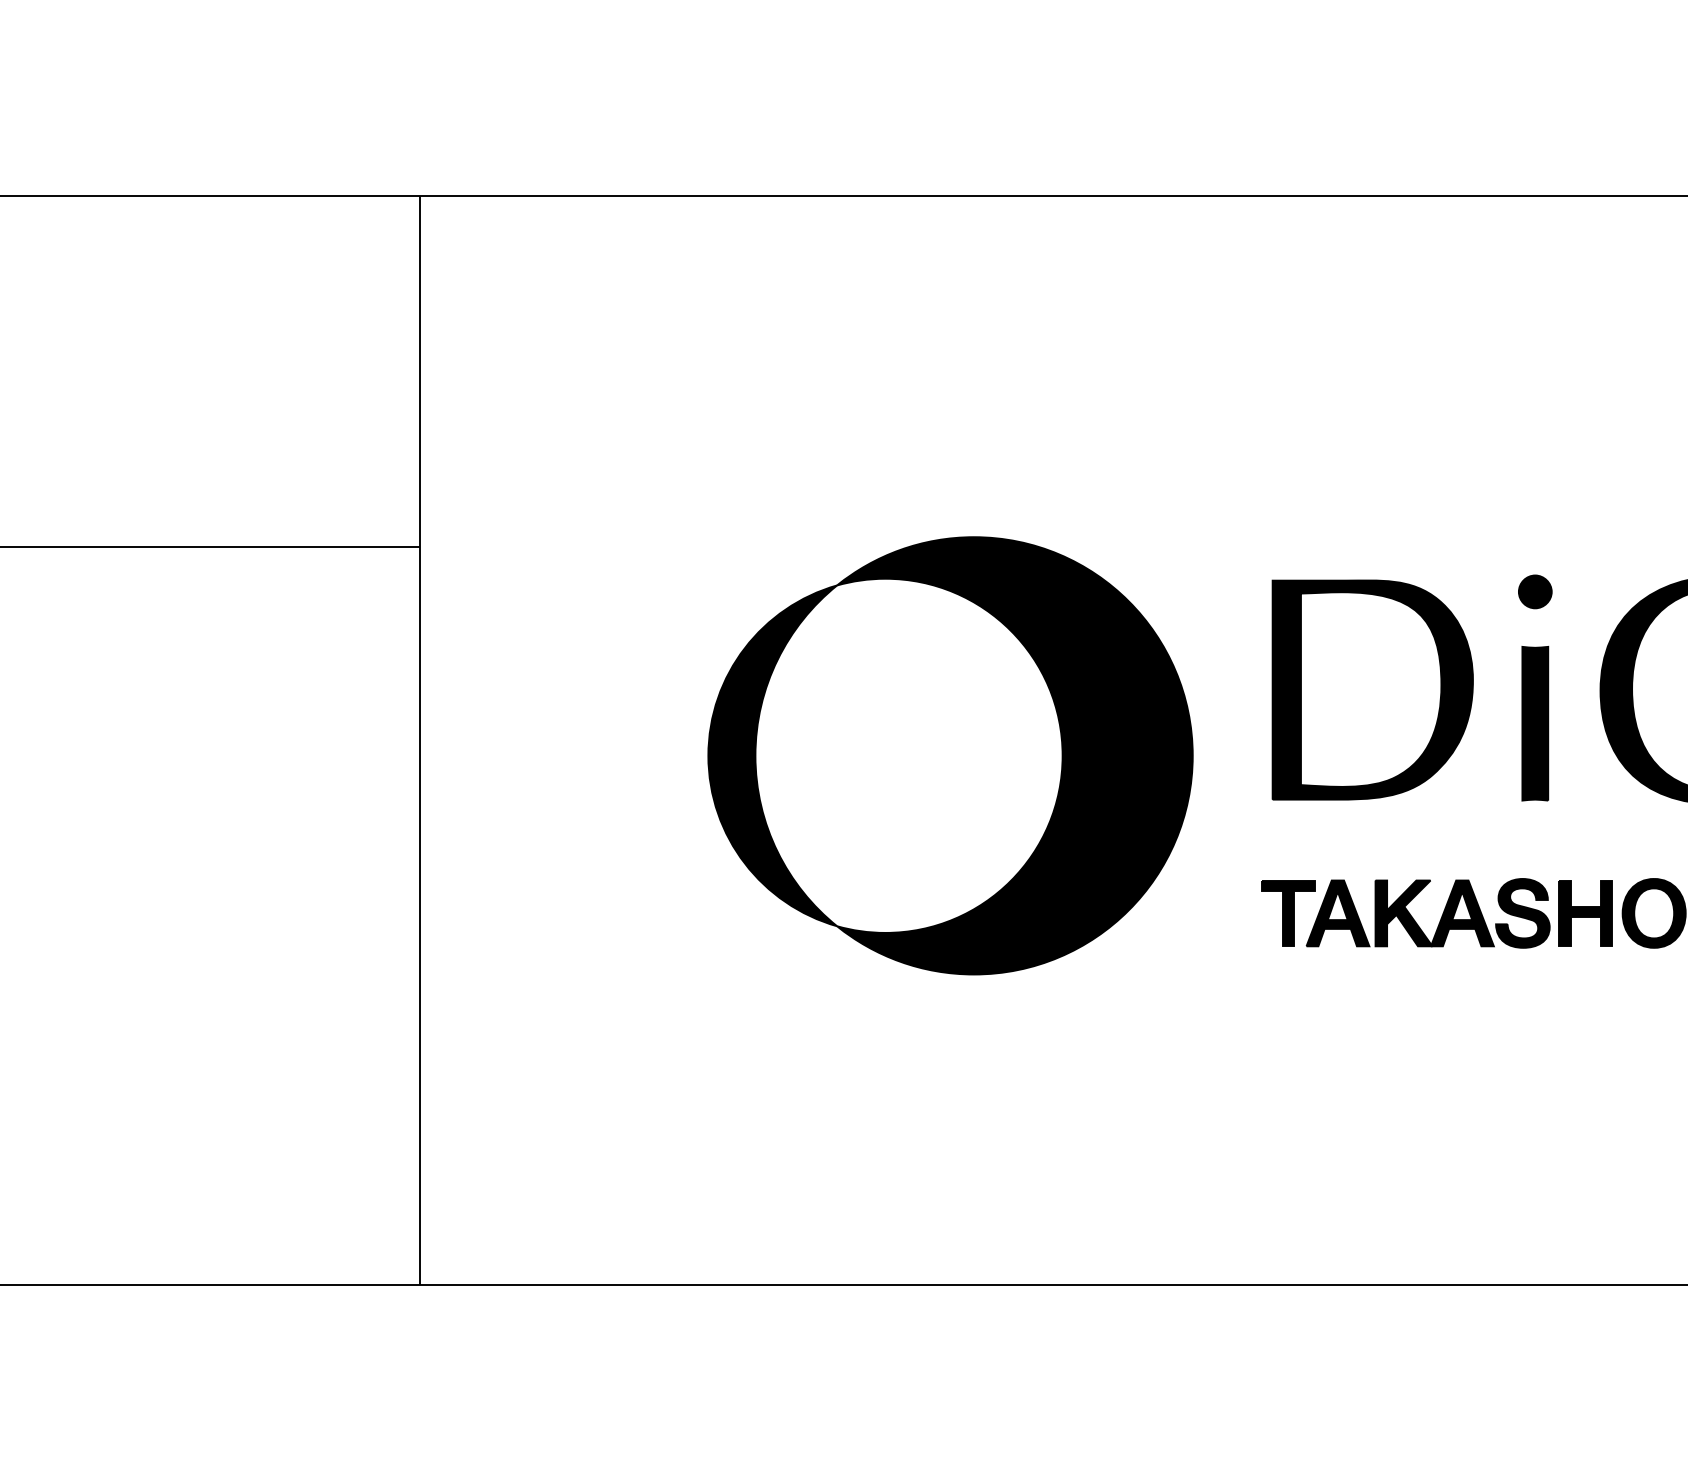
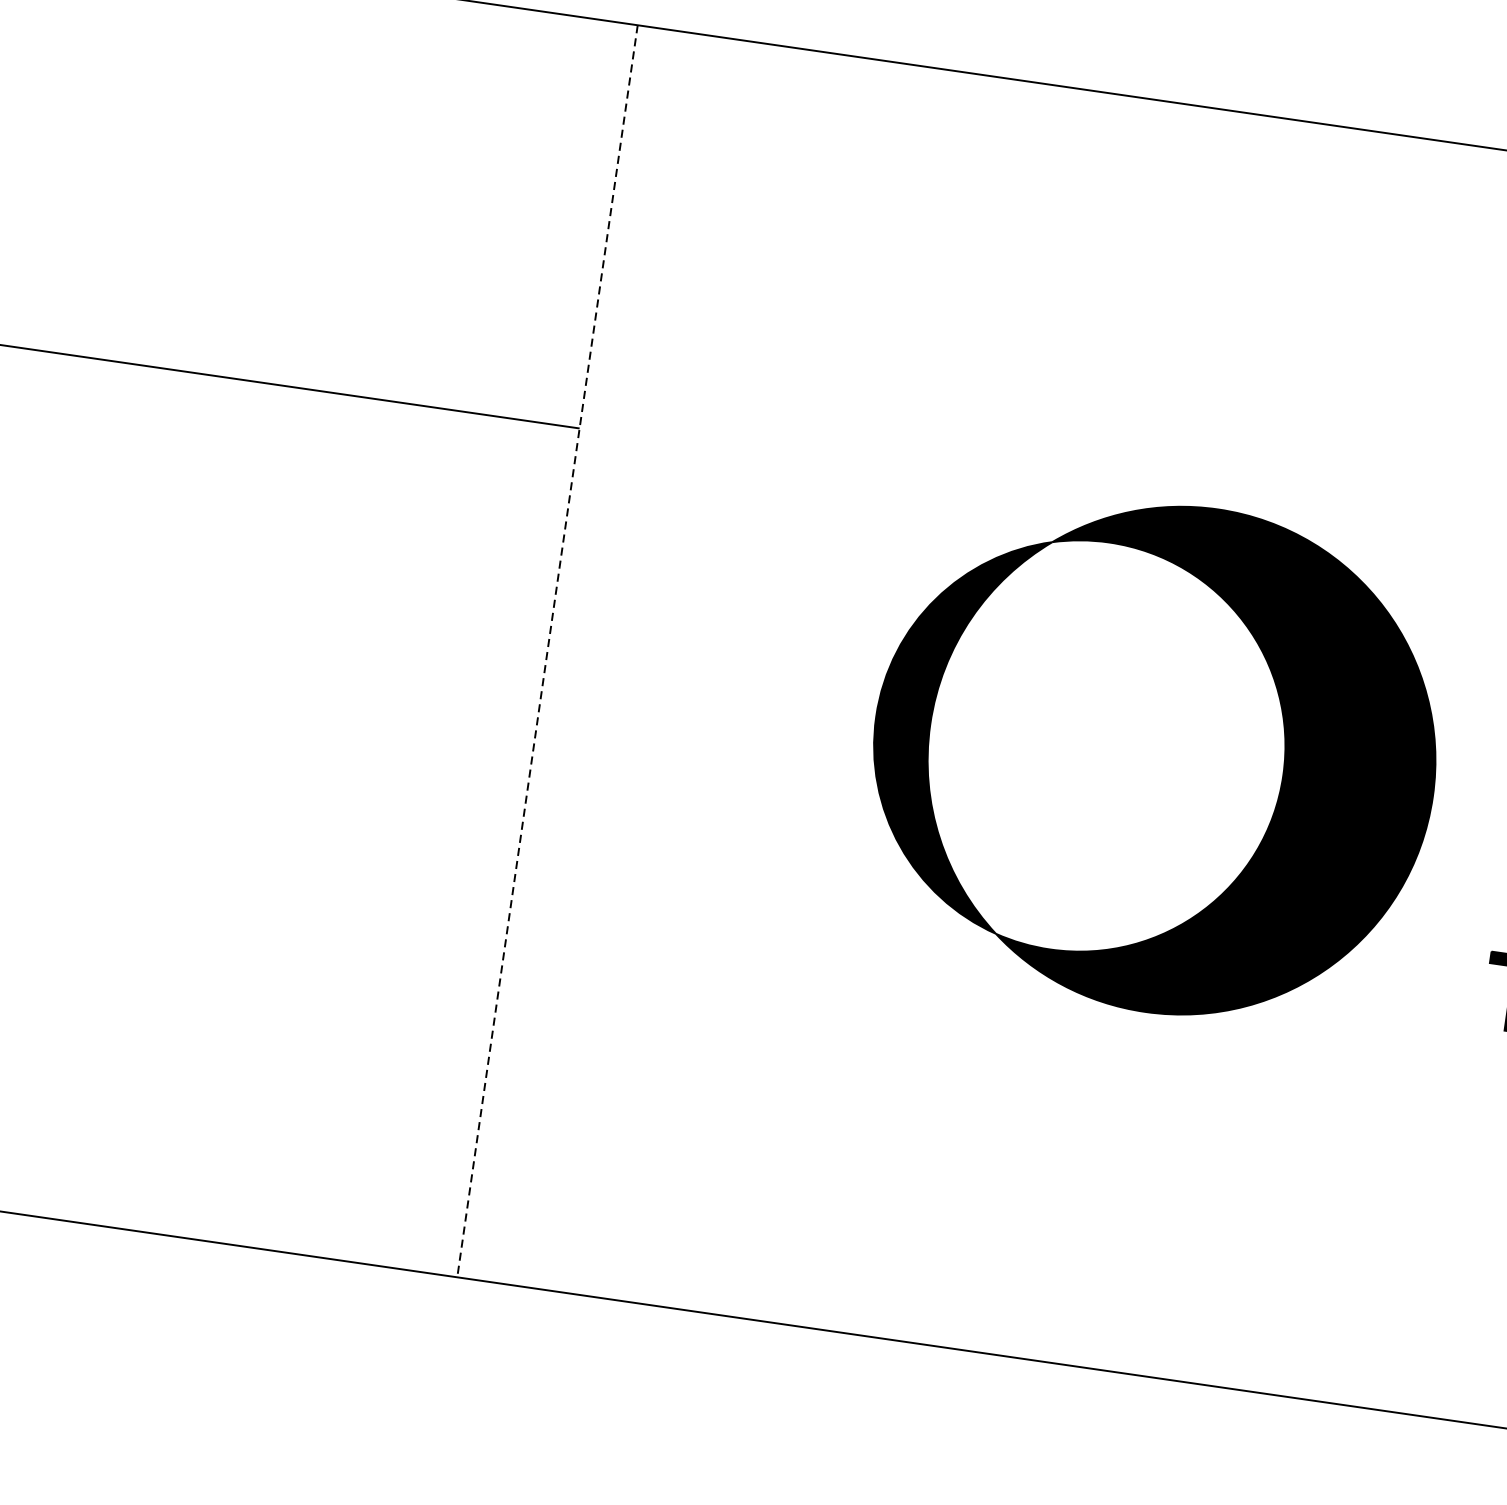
line: (420, 740) -> (547, 651), solid -> dashed

